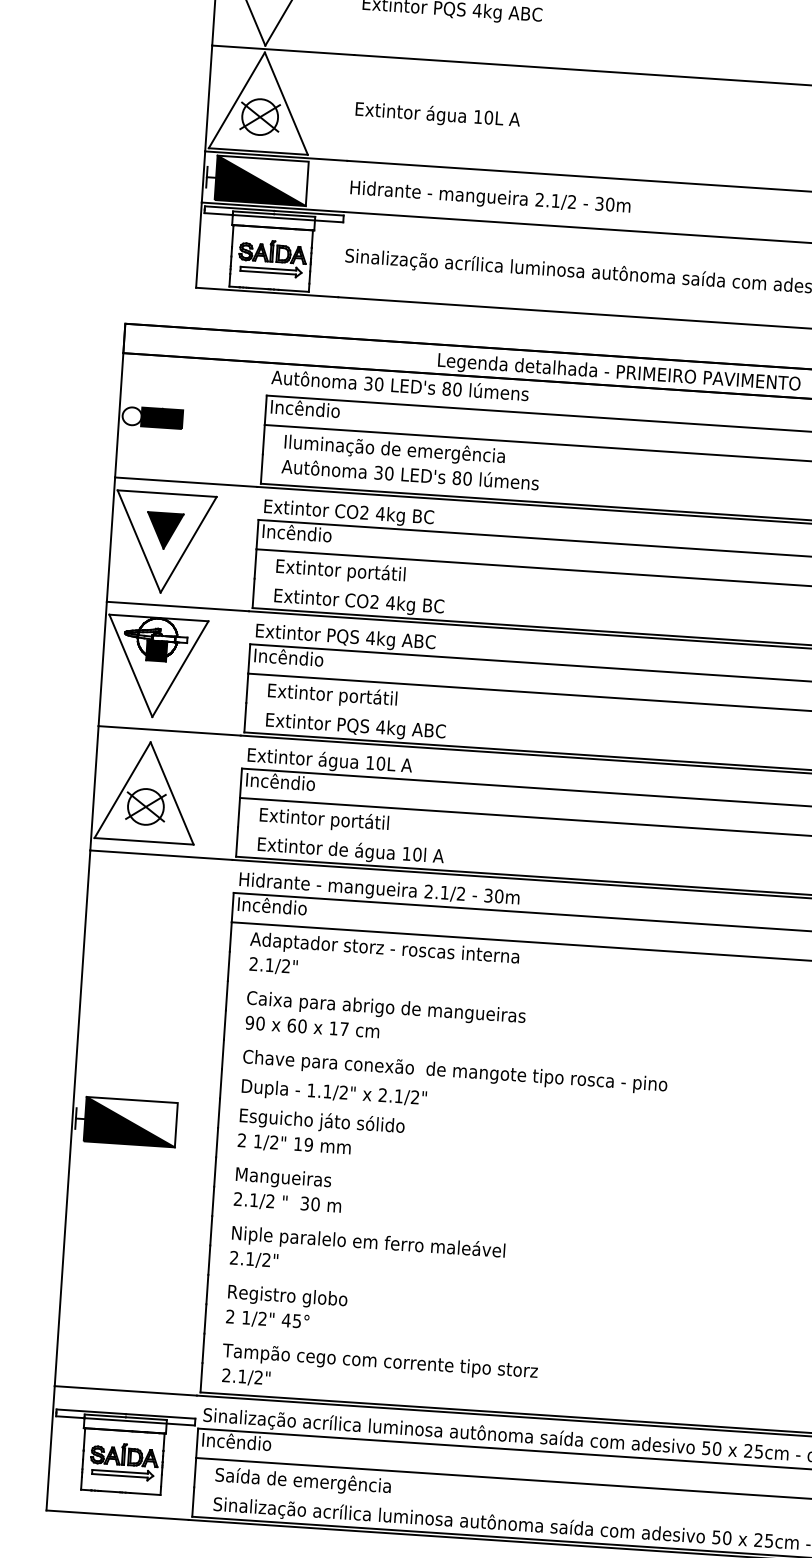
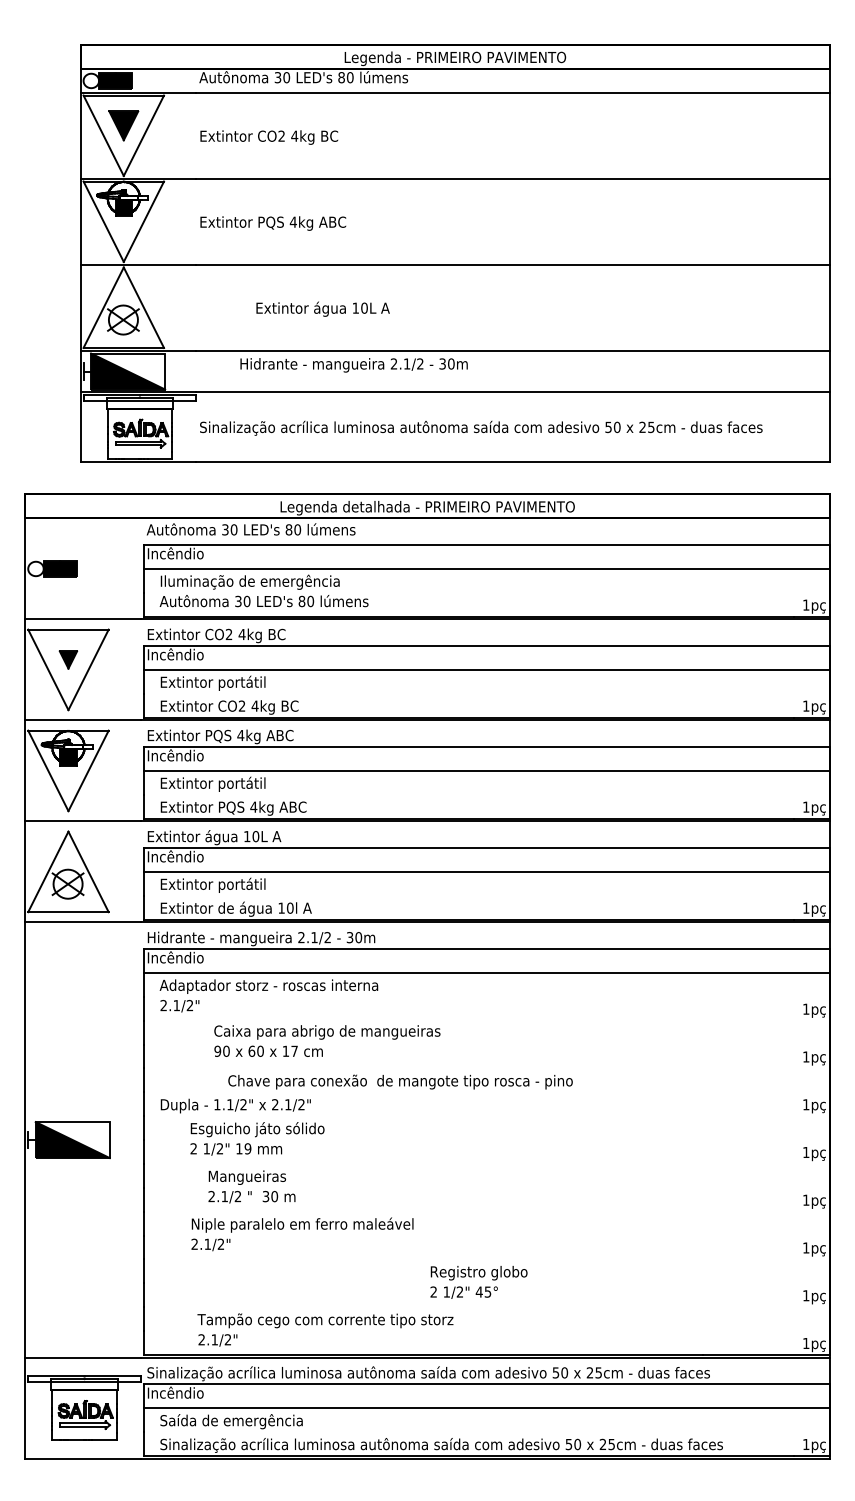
text: (437, 114) -> (322, 308), moved
text: (489, 198) -> (353, 365), moved
part: (164, 530) -> (68, 659), size x0.6
text: (385, 1018) -> (327, 1040), moved
text: (455, 1071) -> (400, 1081), moved
text: (321, 1132) -> (257, 1138), moved
text: (287, 1190) -> (251, 1186), moved
text: (367, 1254) -> (302, 1234), moved
text: (286, 1308) -> (478, 1282), moved
text: (379, 1372) -> (325, 1329), moved

